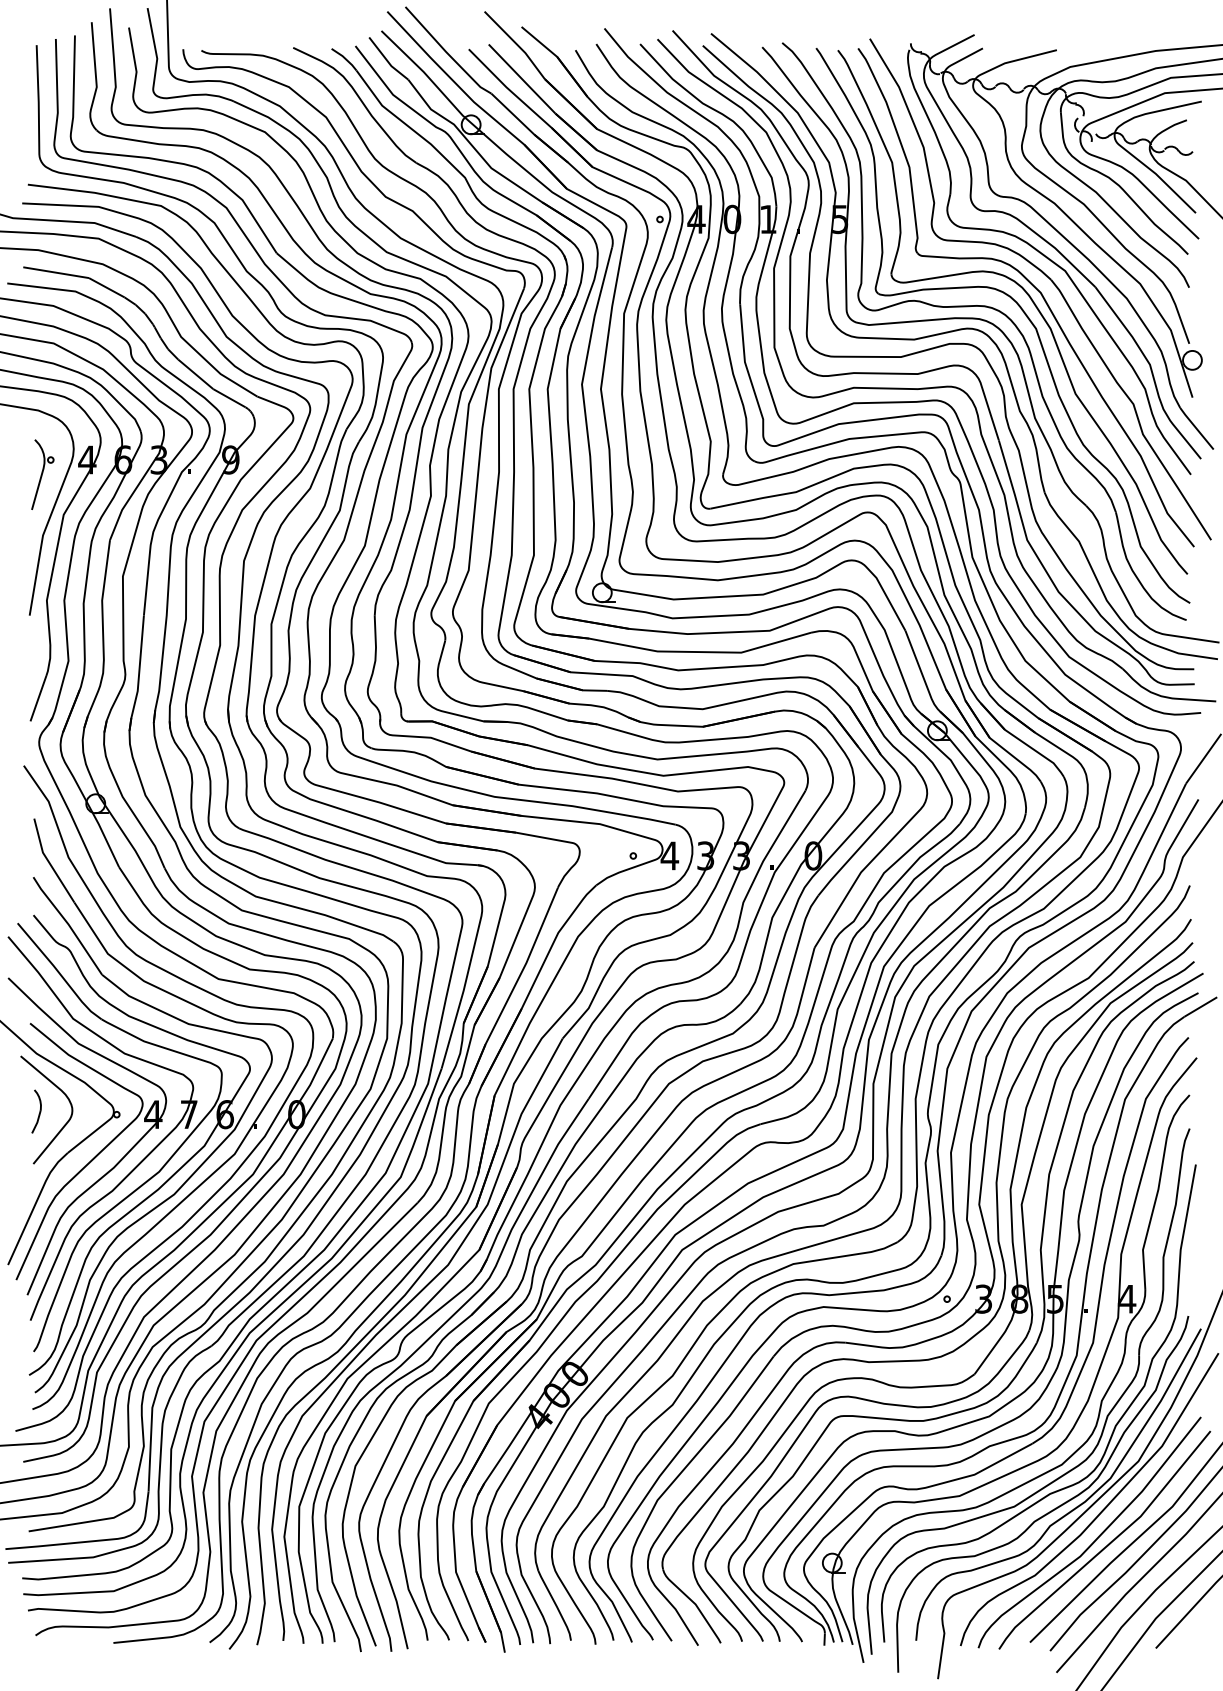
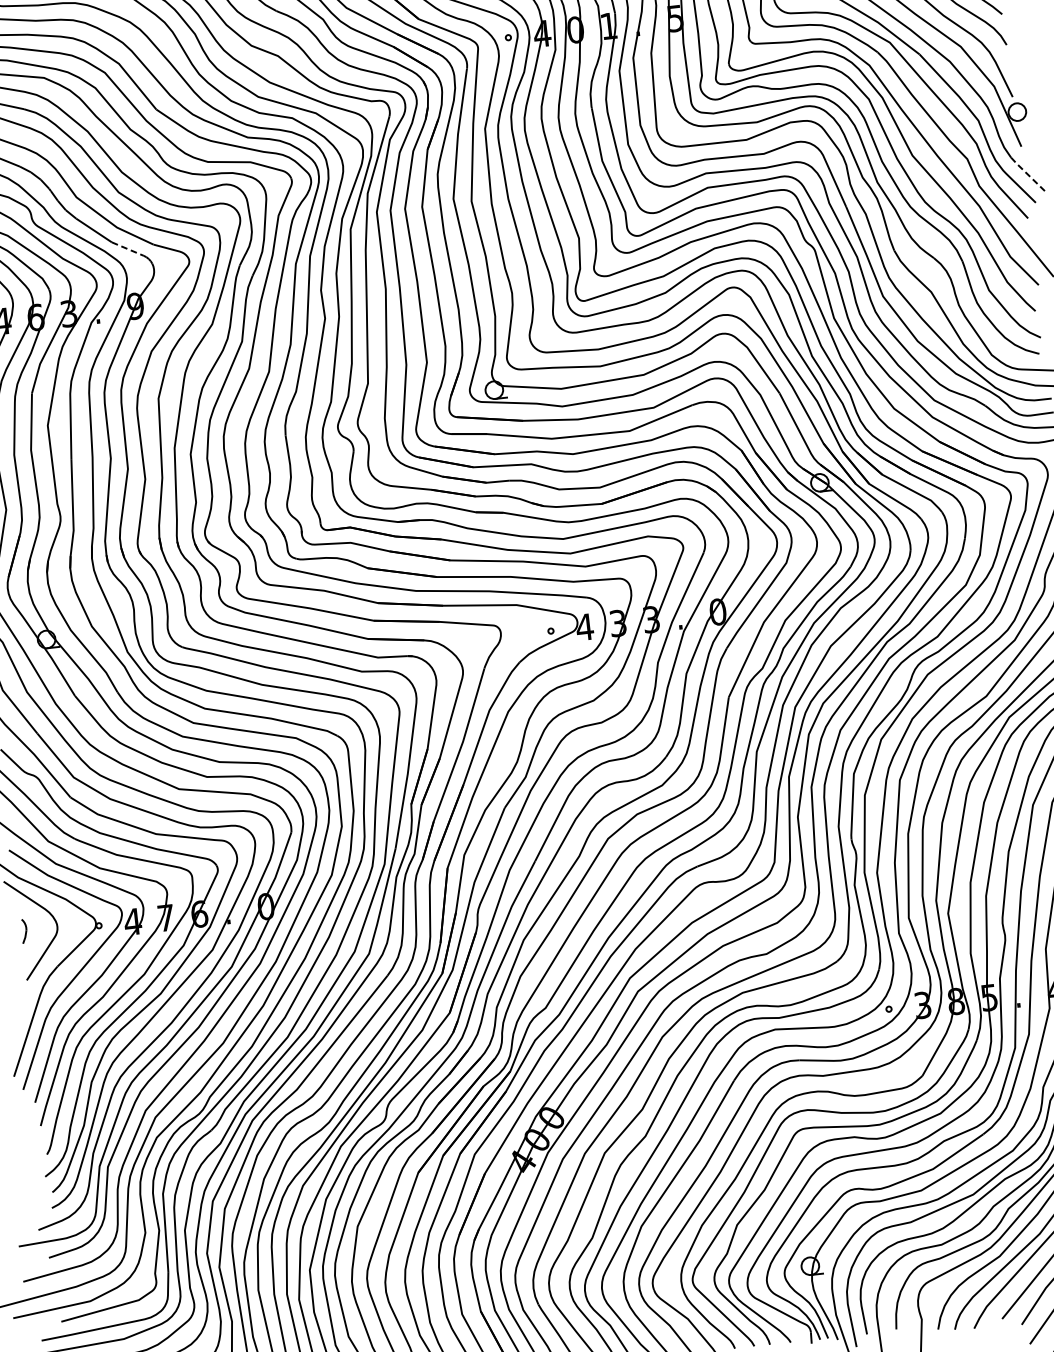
line: (229, 398) -> (127, 249), solid -> dashed
line: (1196, 428) -> (1028, 174), solid -> dashed
part: (36, 1111) -> (24, 931), size x0.6

